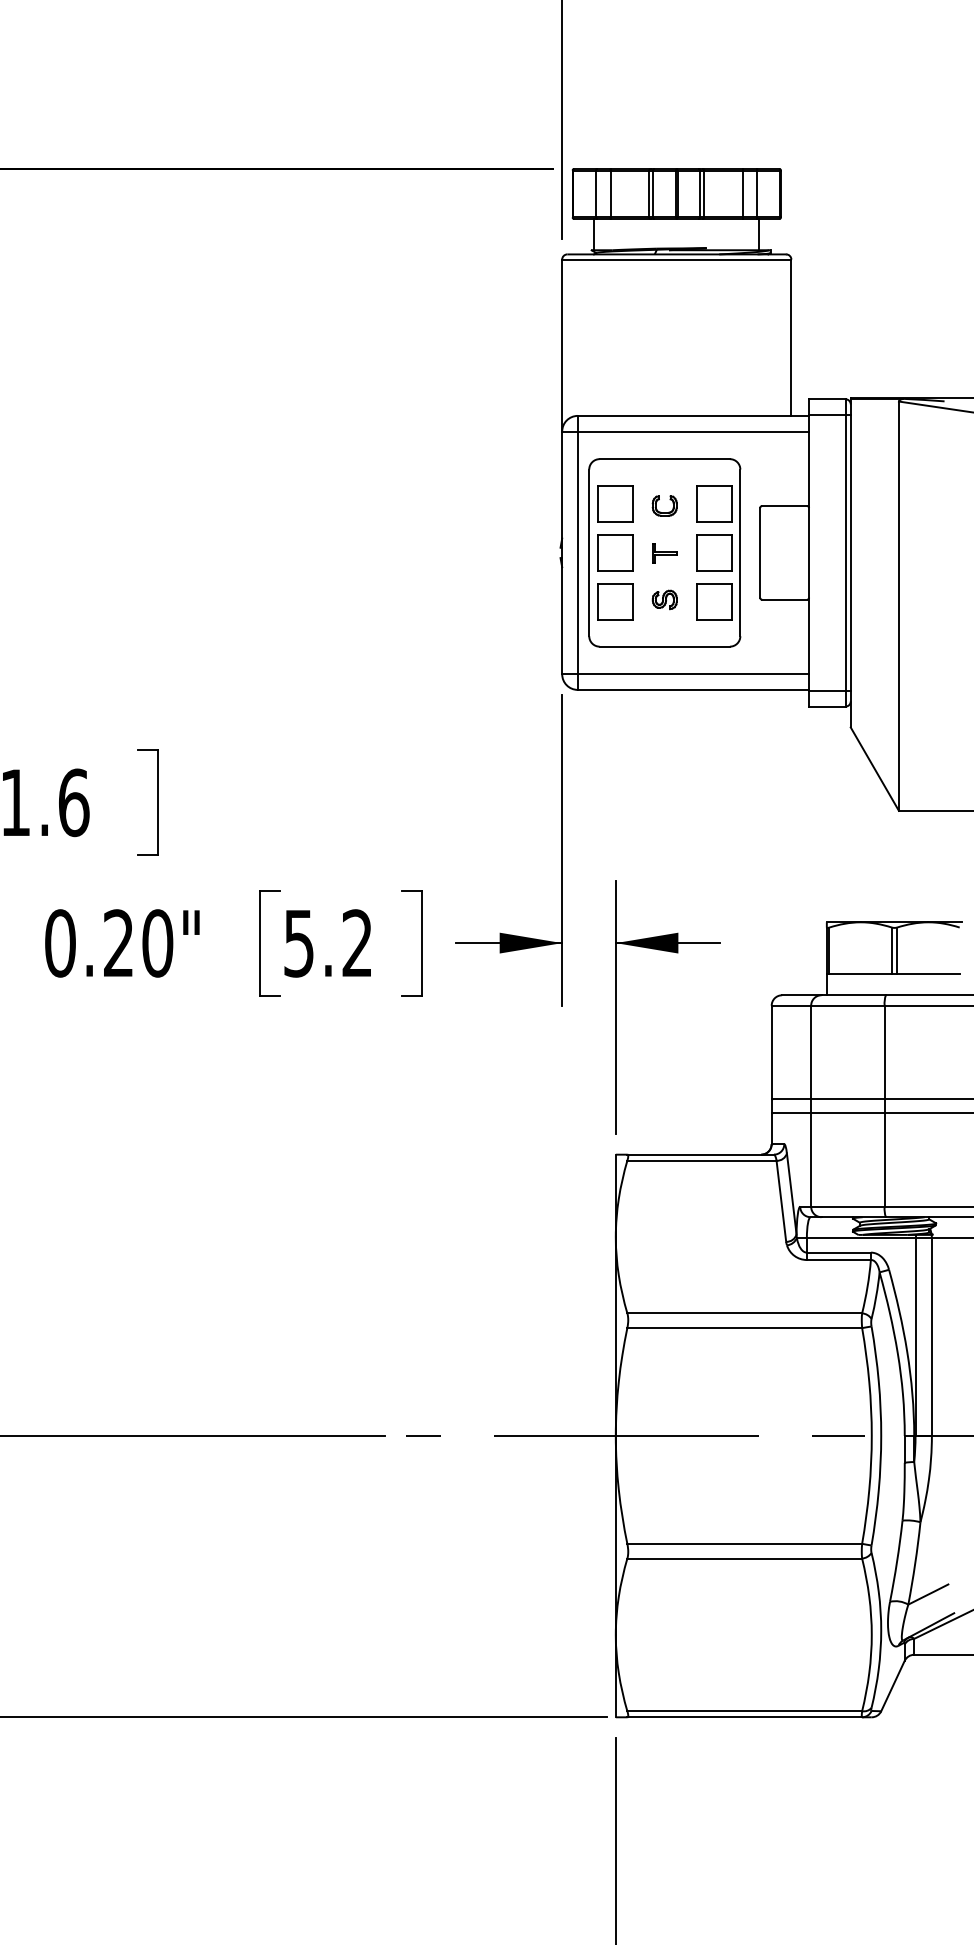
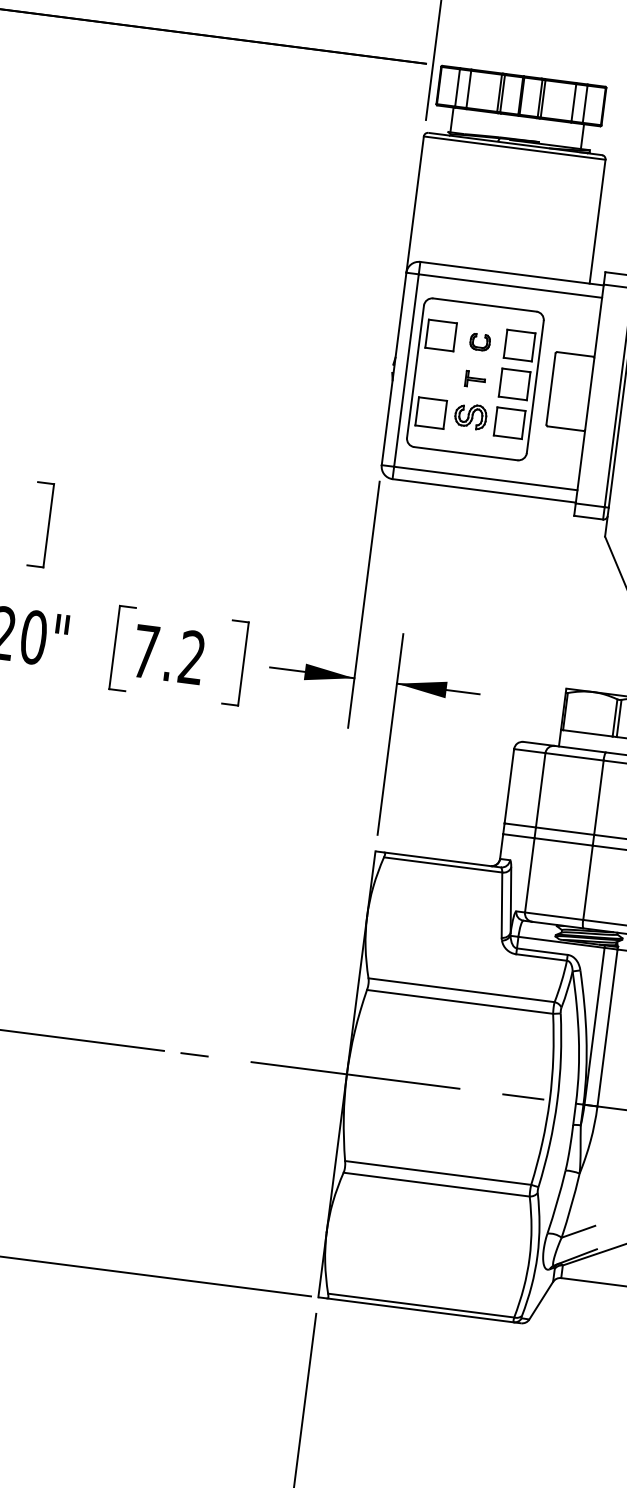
part: (615, 552) -> (436, 374), removed
part: (664, 599) -> (470, 416), size x1.6
text: (298, 943) -> (145, 651), 5.2 -> 7.2

